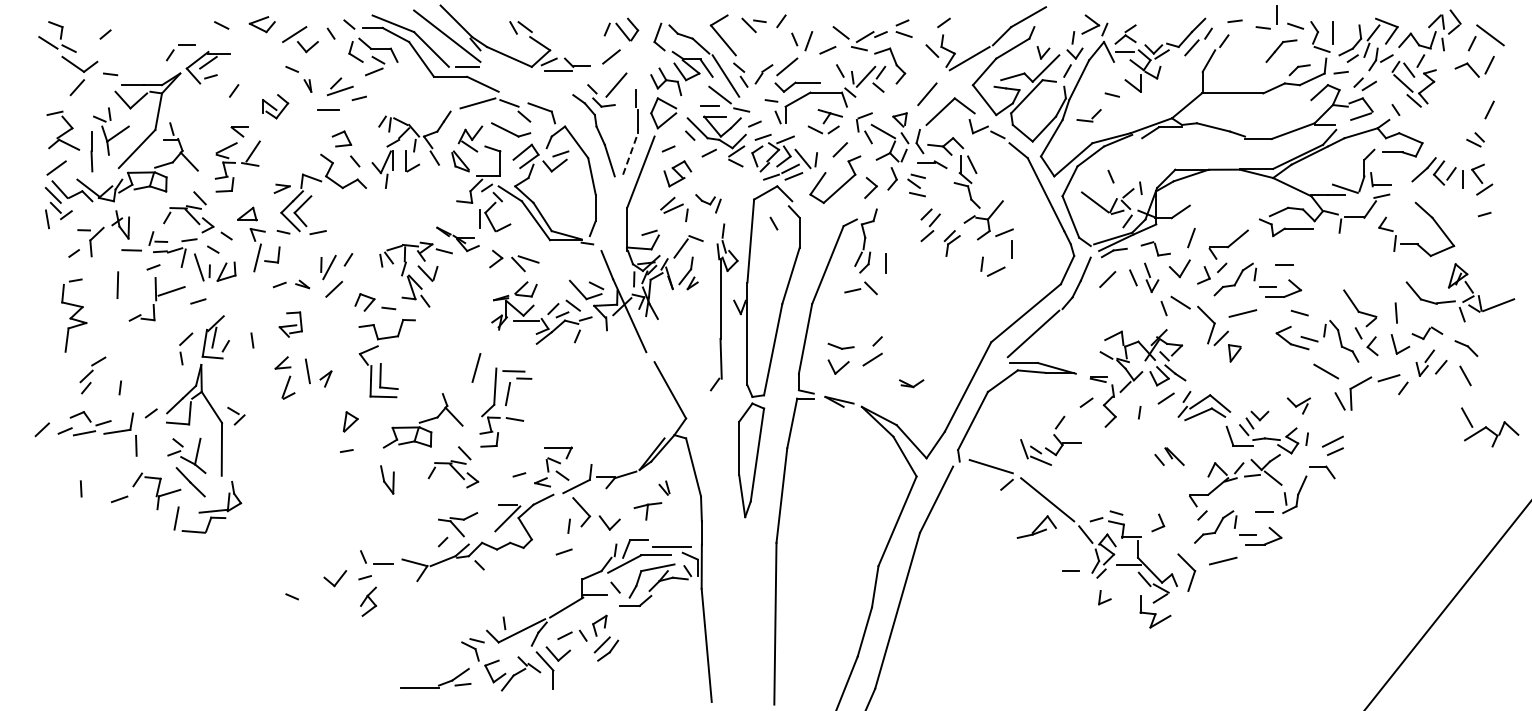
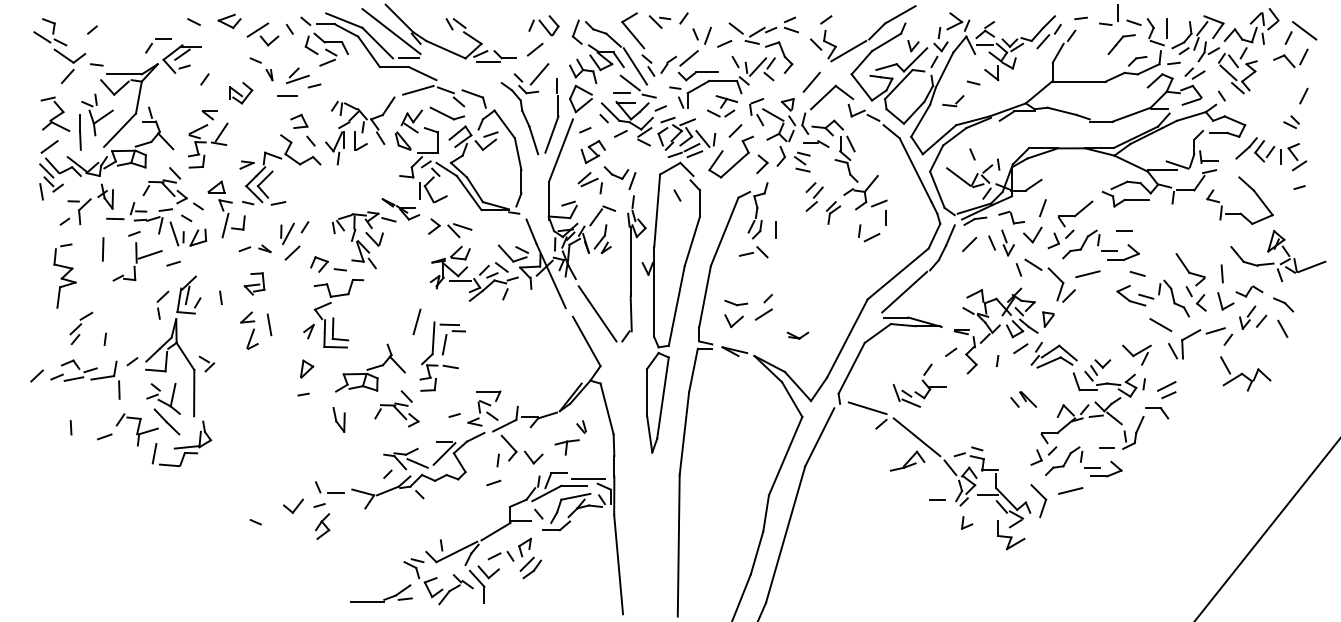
line: (630, 153) -> (551, 134), dashed -> solid
part: (708, 203) -> (620, 177), size x1.43
part: (1234, 353) -> (1048, 319), moved
line: (682, 358) -> (597, 313), added
part: (325, 378) -> (308, 331), moved
part: (1298, 405) -> (1136, 354), size x1.43
part: (1490, 427) -> (1246, 374), moved
part: (1158, 522) -> (1036, 457), moved
line: (476, 529) -> (417, 463), added

